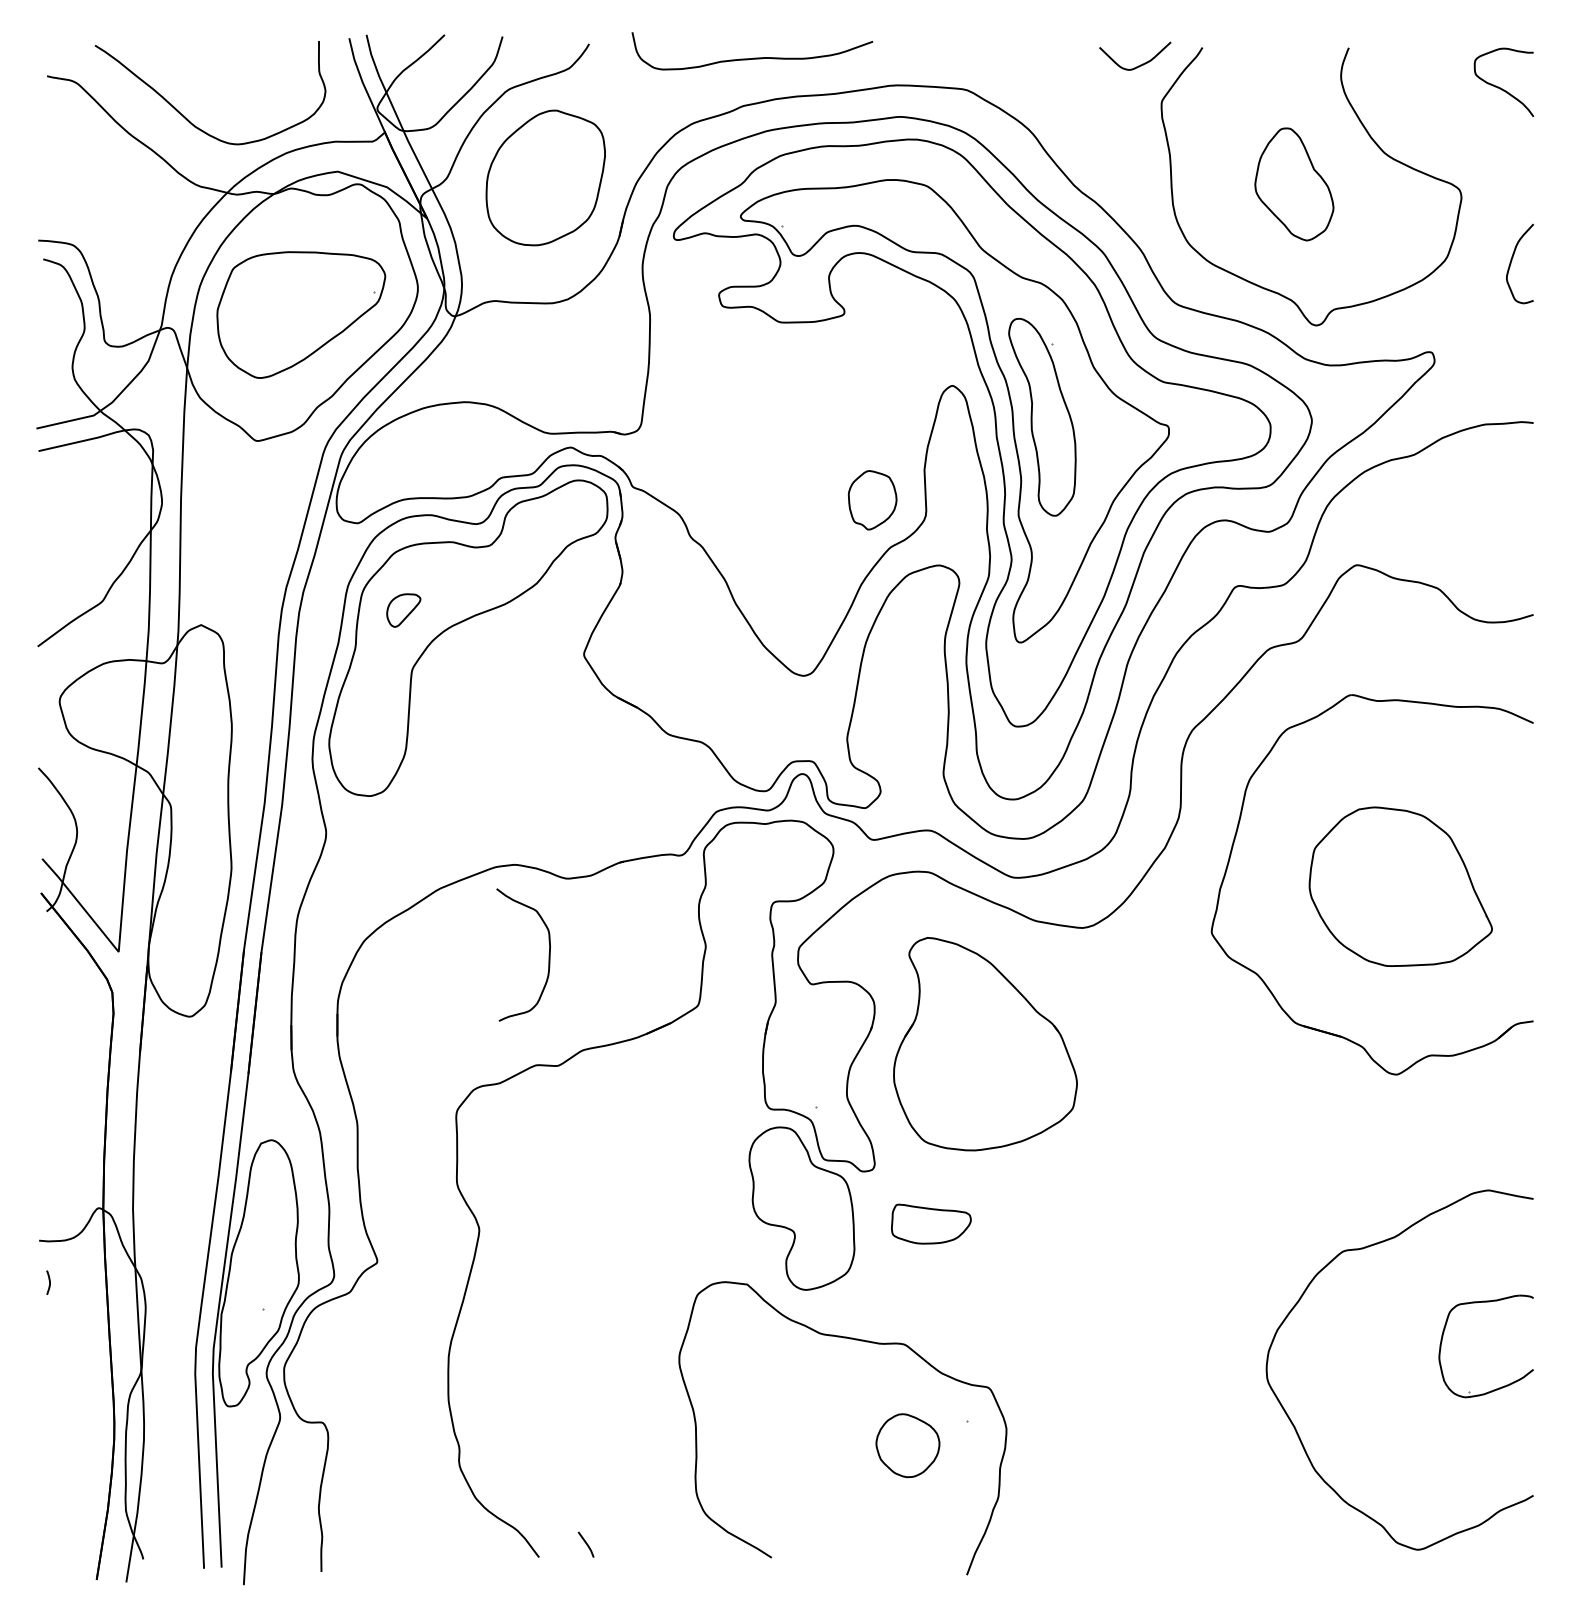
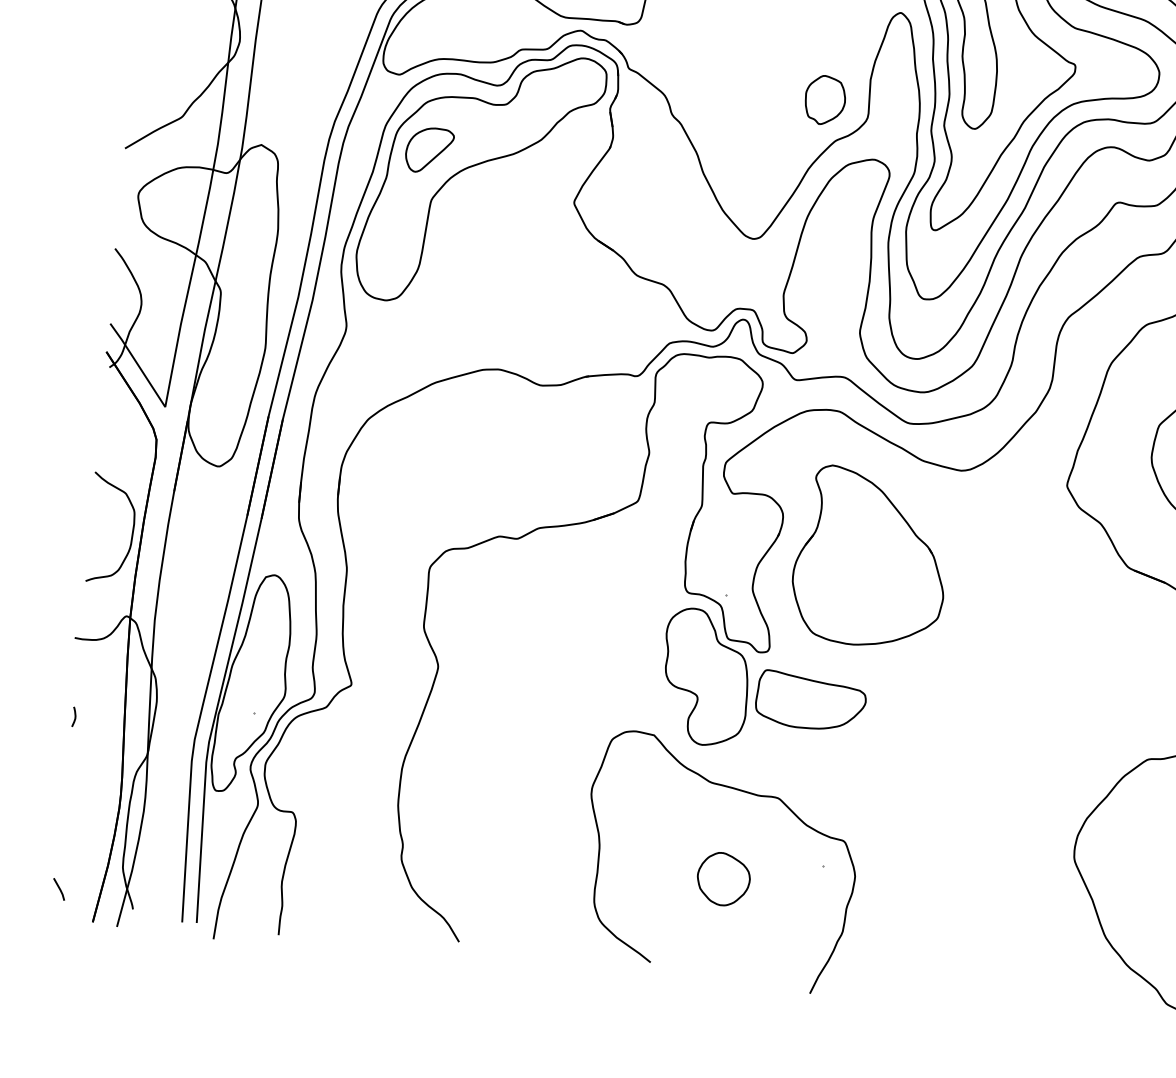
part: (403, 610) -> (429, 150), size x1.67
curve: (548, 954) -> (132, 530), moved
part: (931, 1223) -> (811, 701), size x1.67
curve: (49, 1282) -> (75, 716), moved
part: (907, 1445) -> (723, 879), moved
line: (585, 1543) -> (58, 888), moved

